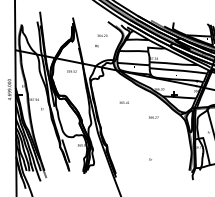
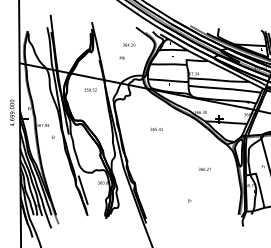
text: (153, 117) -> (204, 169), moved

